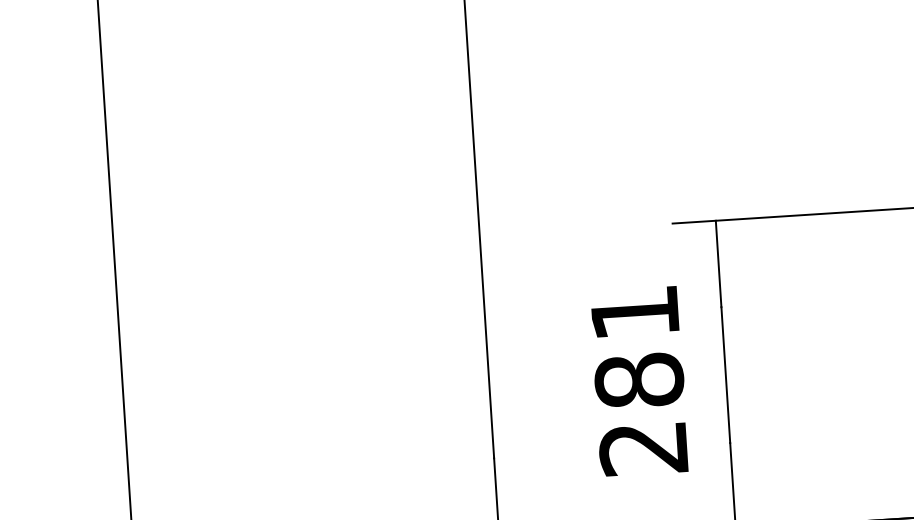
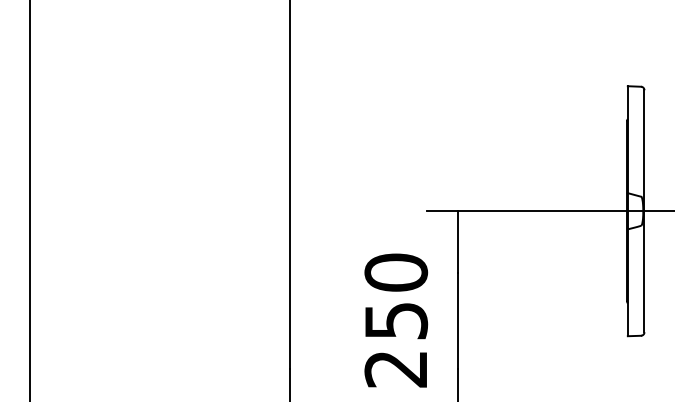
text: (637, 346) -> (396, 296), 281 -> 250

